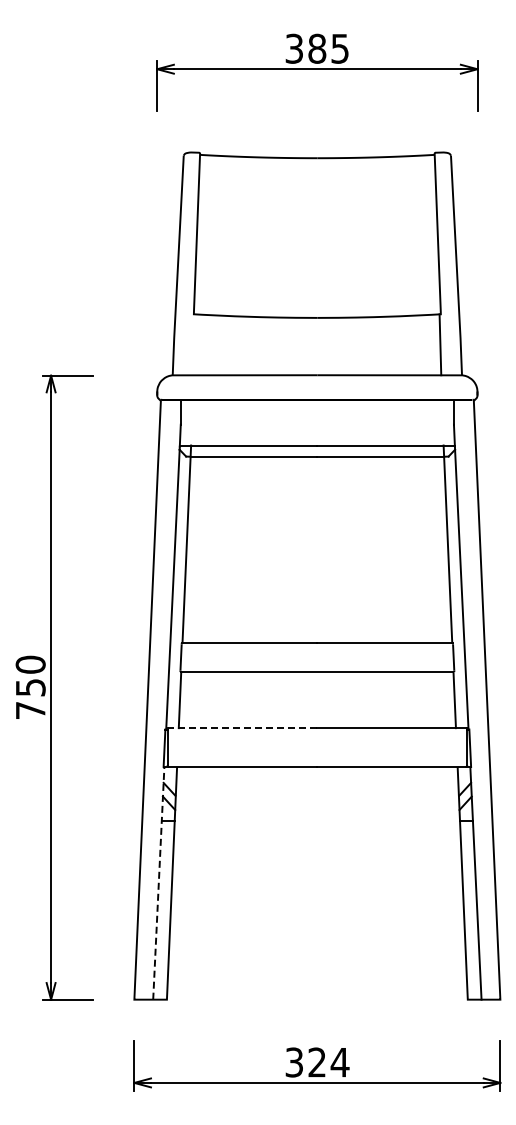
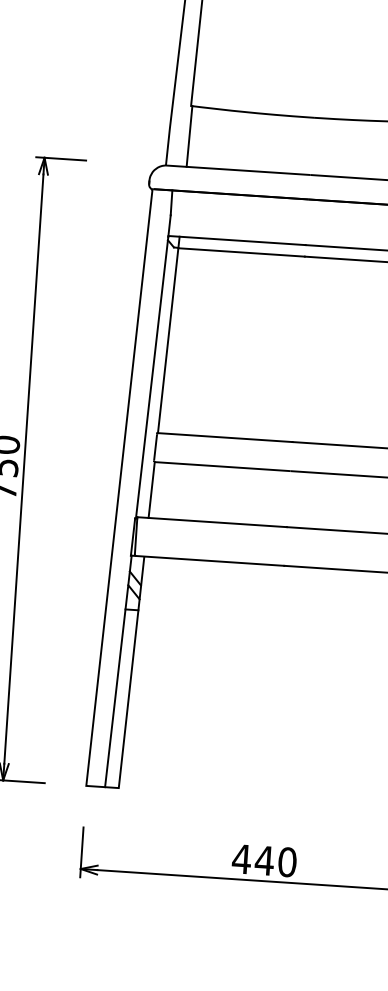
line: (194, 344) -> (189, 136), added
line: (242, 728) -> (212, 522), dashed -> solid
line: (158, 882) -> (118, 670), dashed -> solid
text: (316, 1062) -> (263, 860), 324 -> 440

